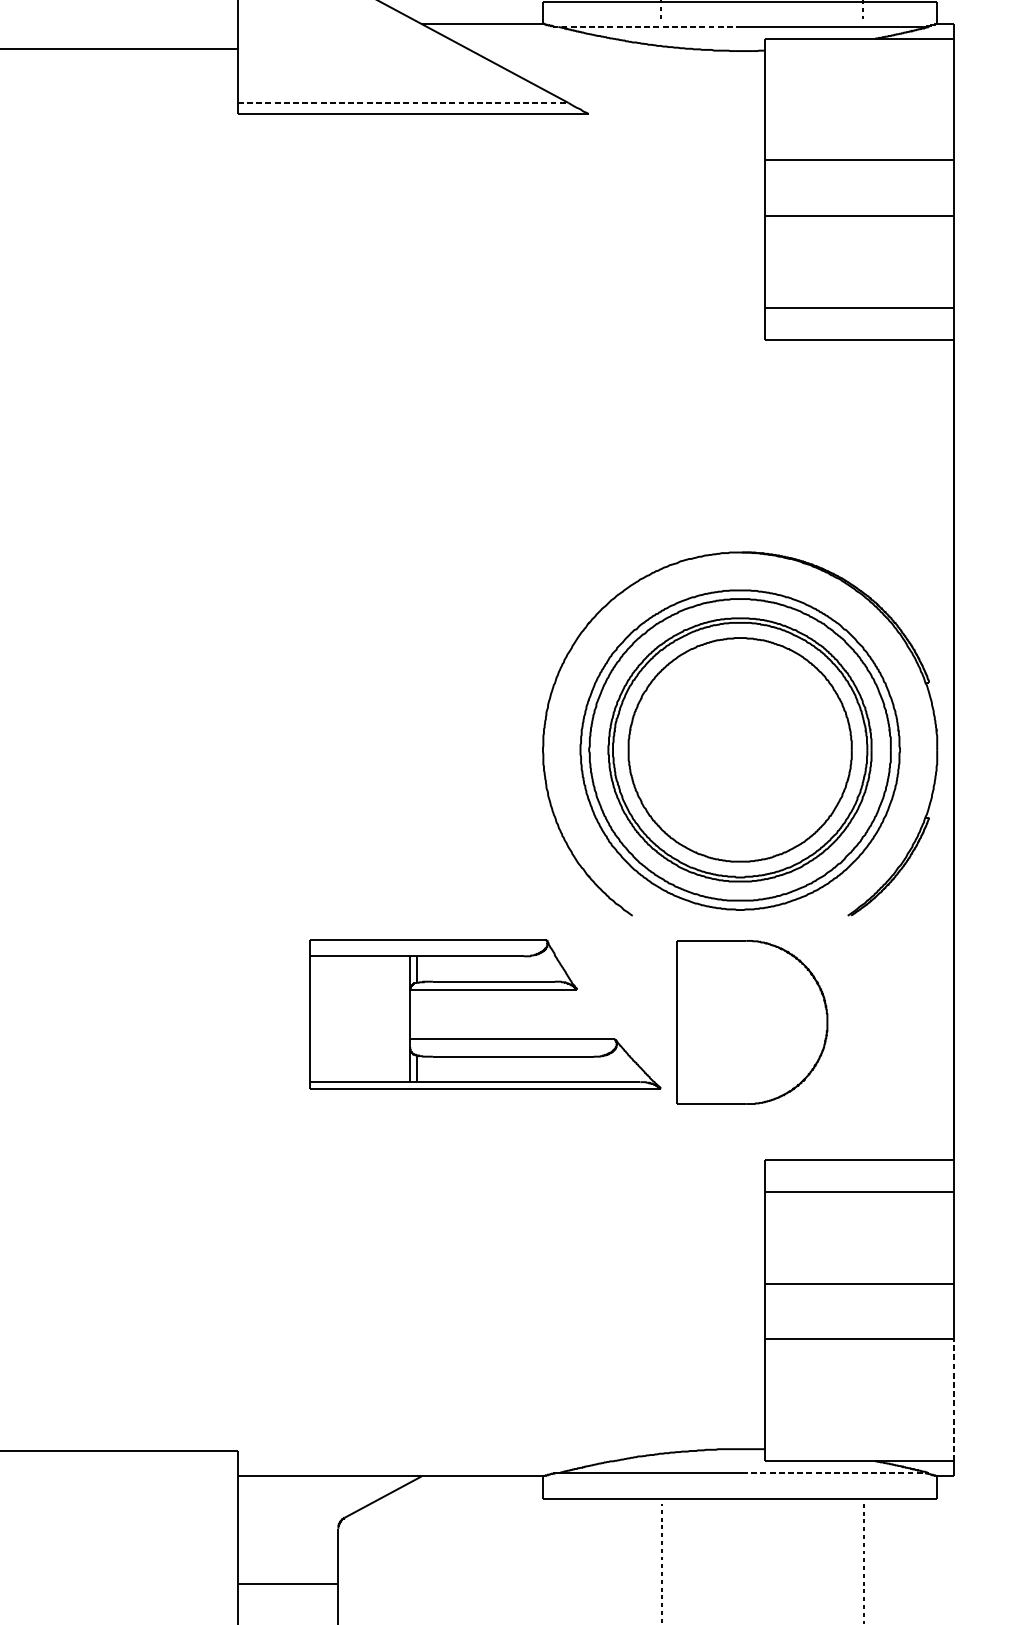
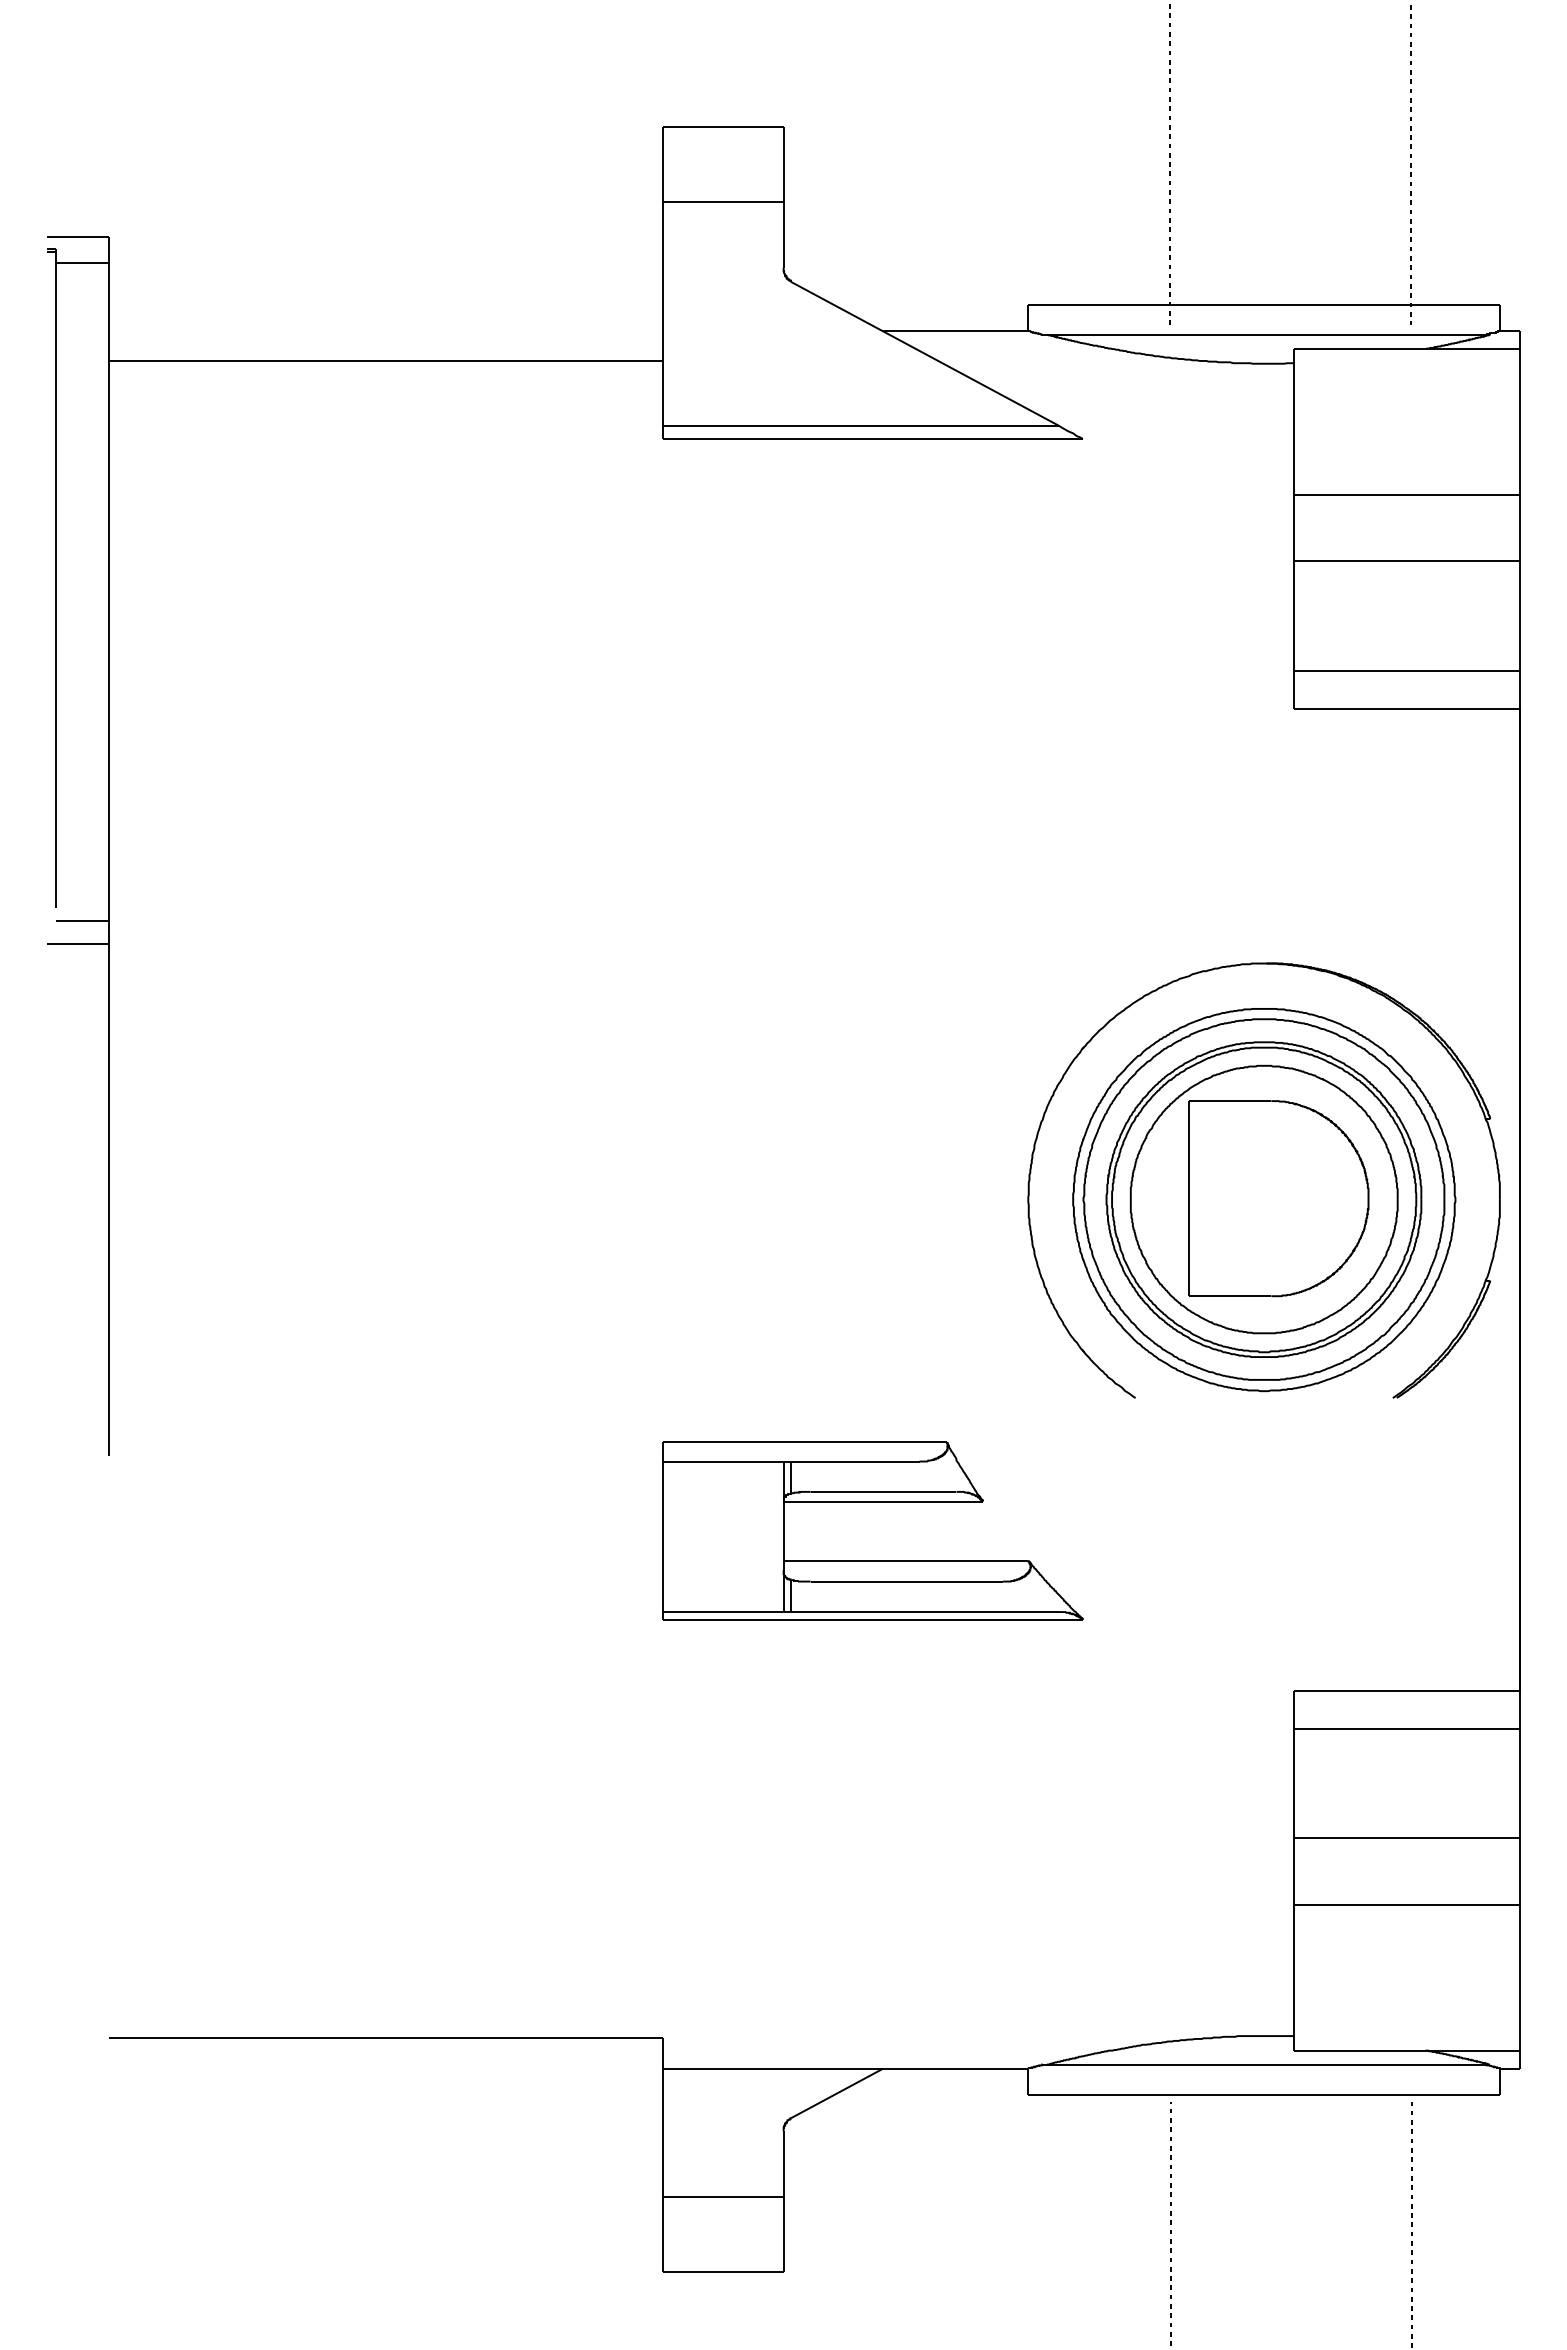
line: (647, 26) -> (1153, 334), dashed -> solid
line: (403, 102) -> (861, 425), dashed -> solid
part: (484, 990) -> (872, 1502), moved
part: (752, 1022) -> (1278, 1198), moved
line: (953, 1400) -> (1519, 1977), dashed -> solid
line: (835, 1472) -> (1378, 2064), dashed -> solid

